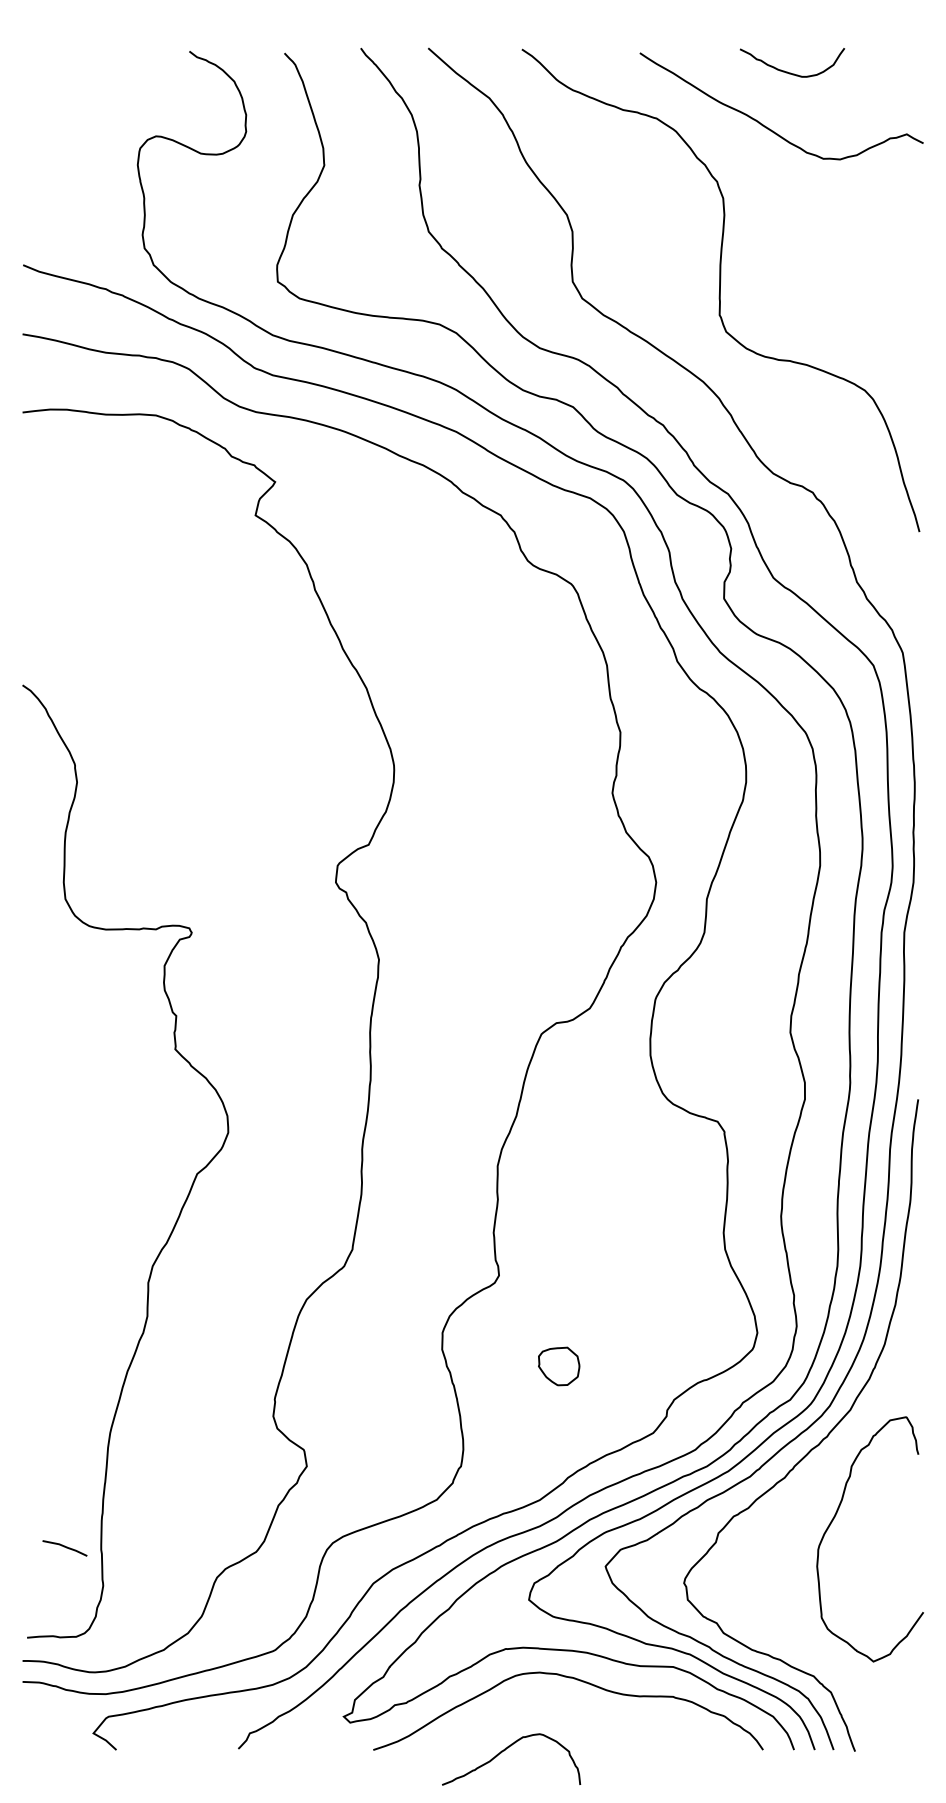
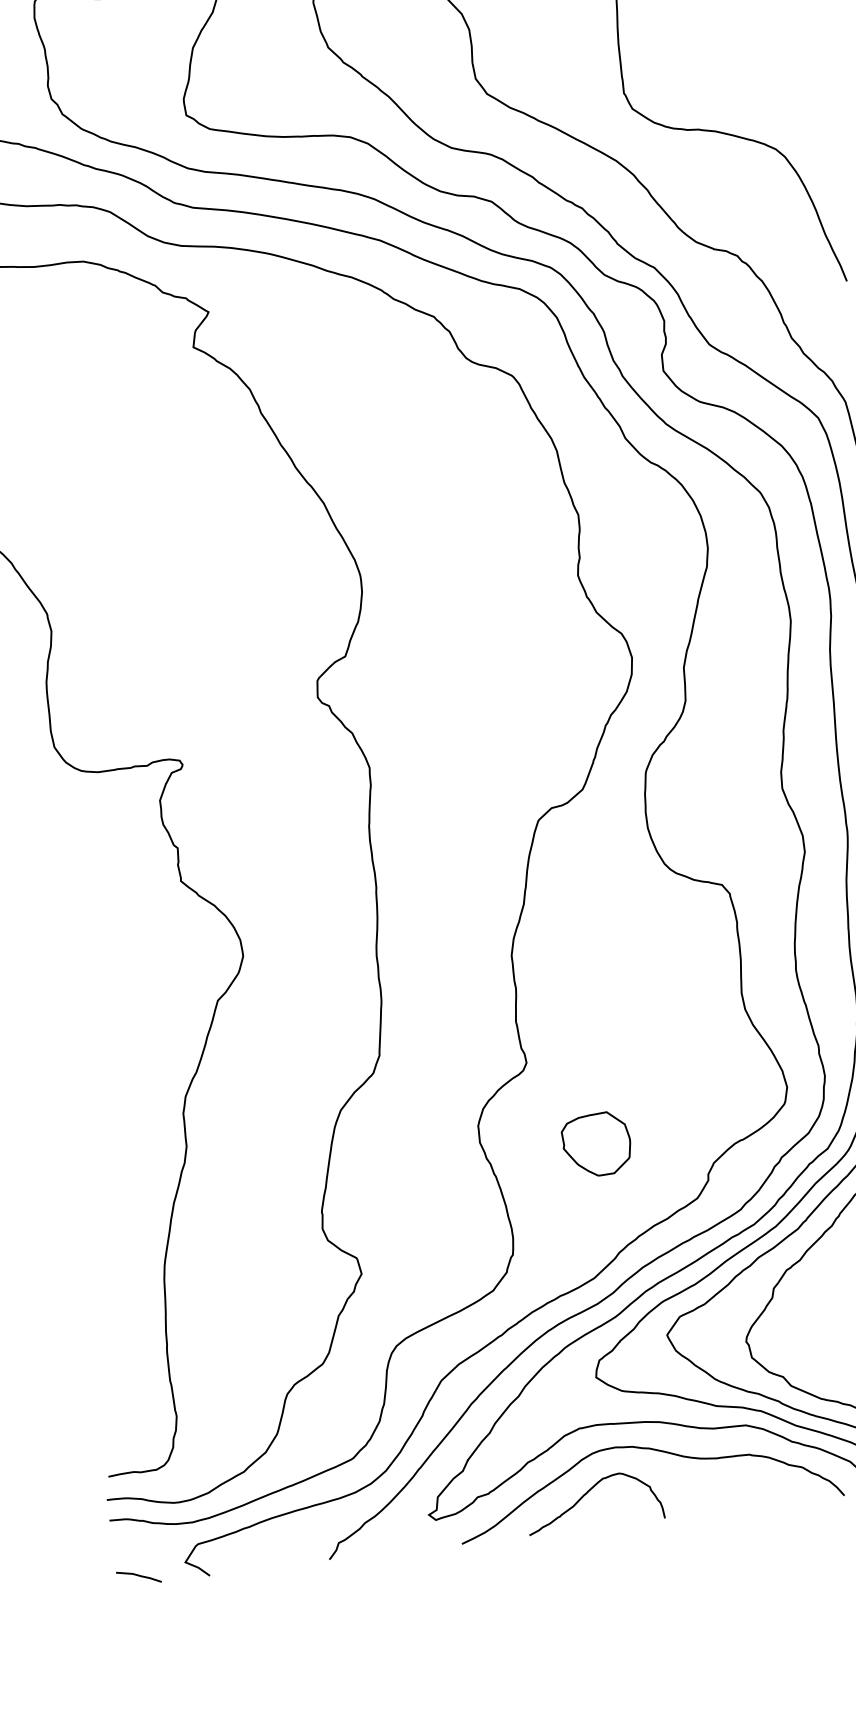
part: (558, 1366) -> (596, 1144), size x1.67
line: (64, 1547) -> (138, 1576), moved
curve: (504, 1751) -> (586, 1494), moved

